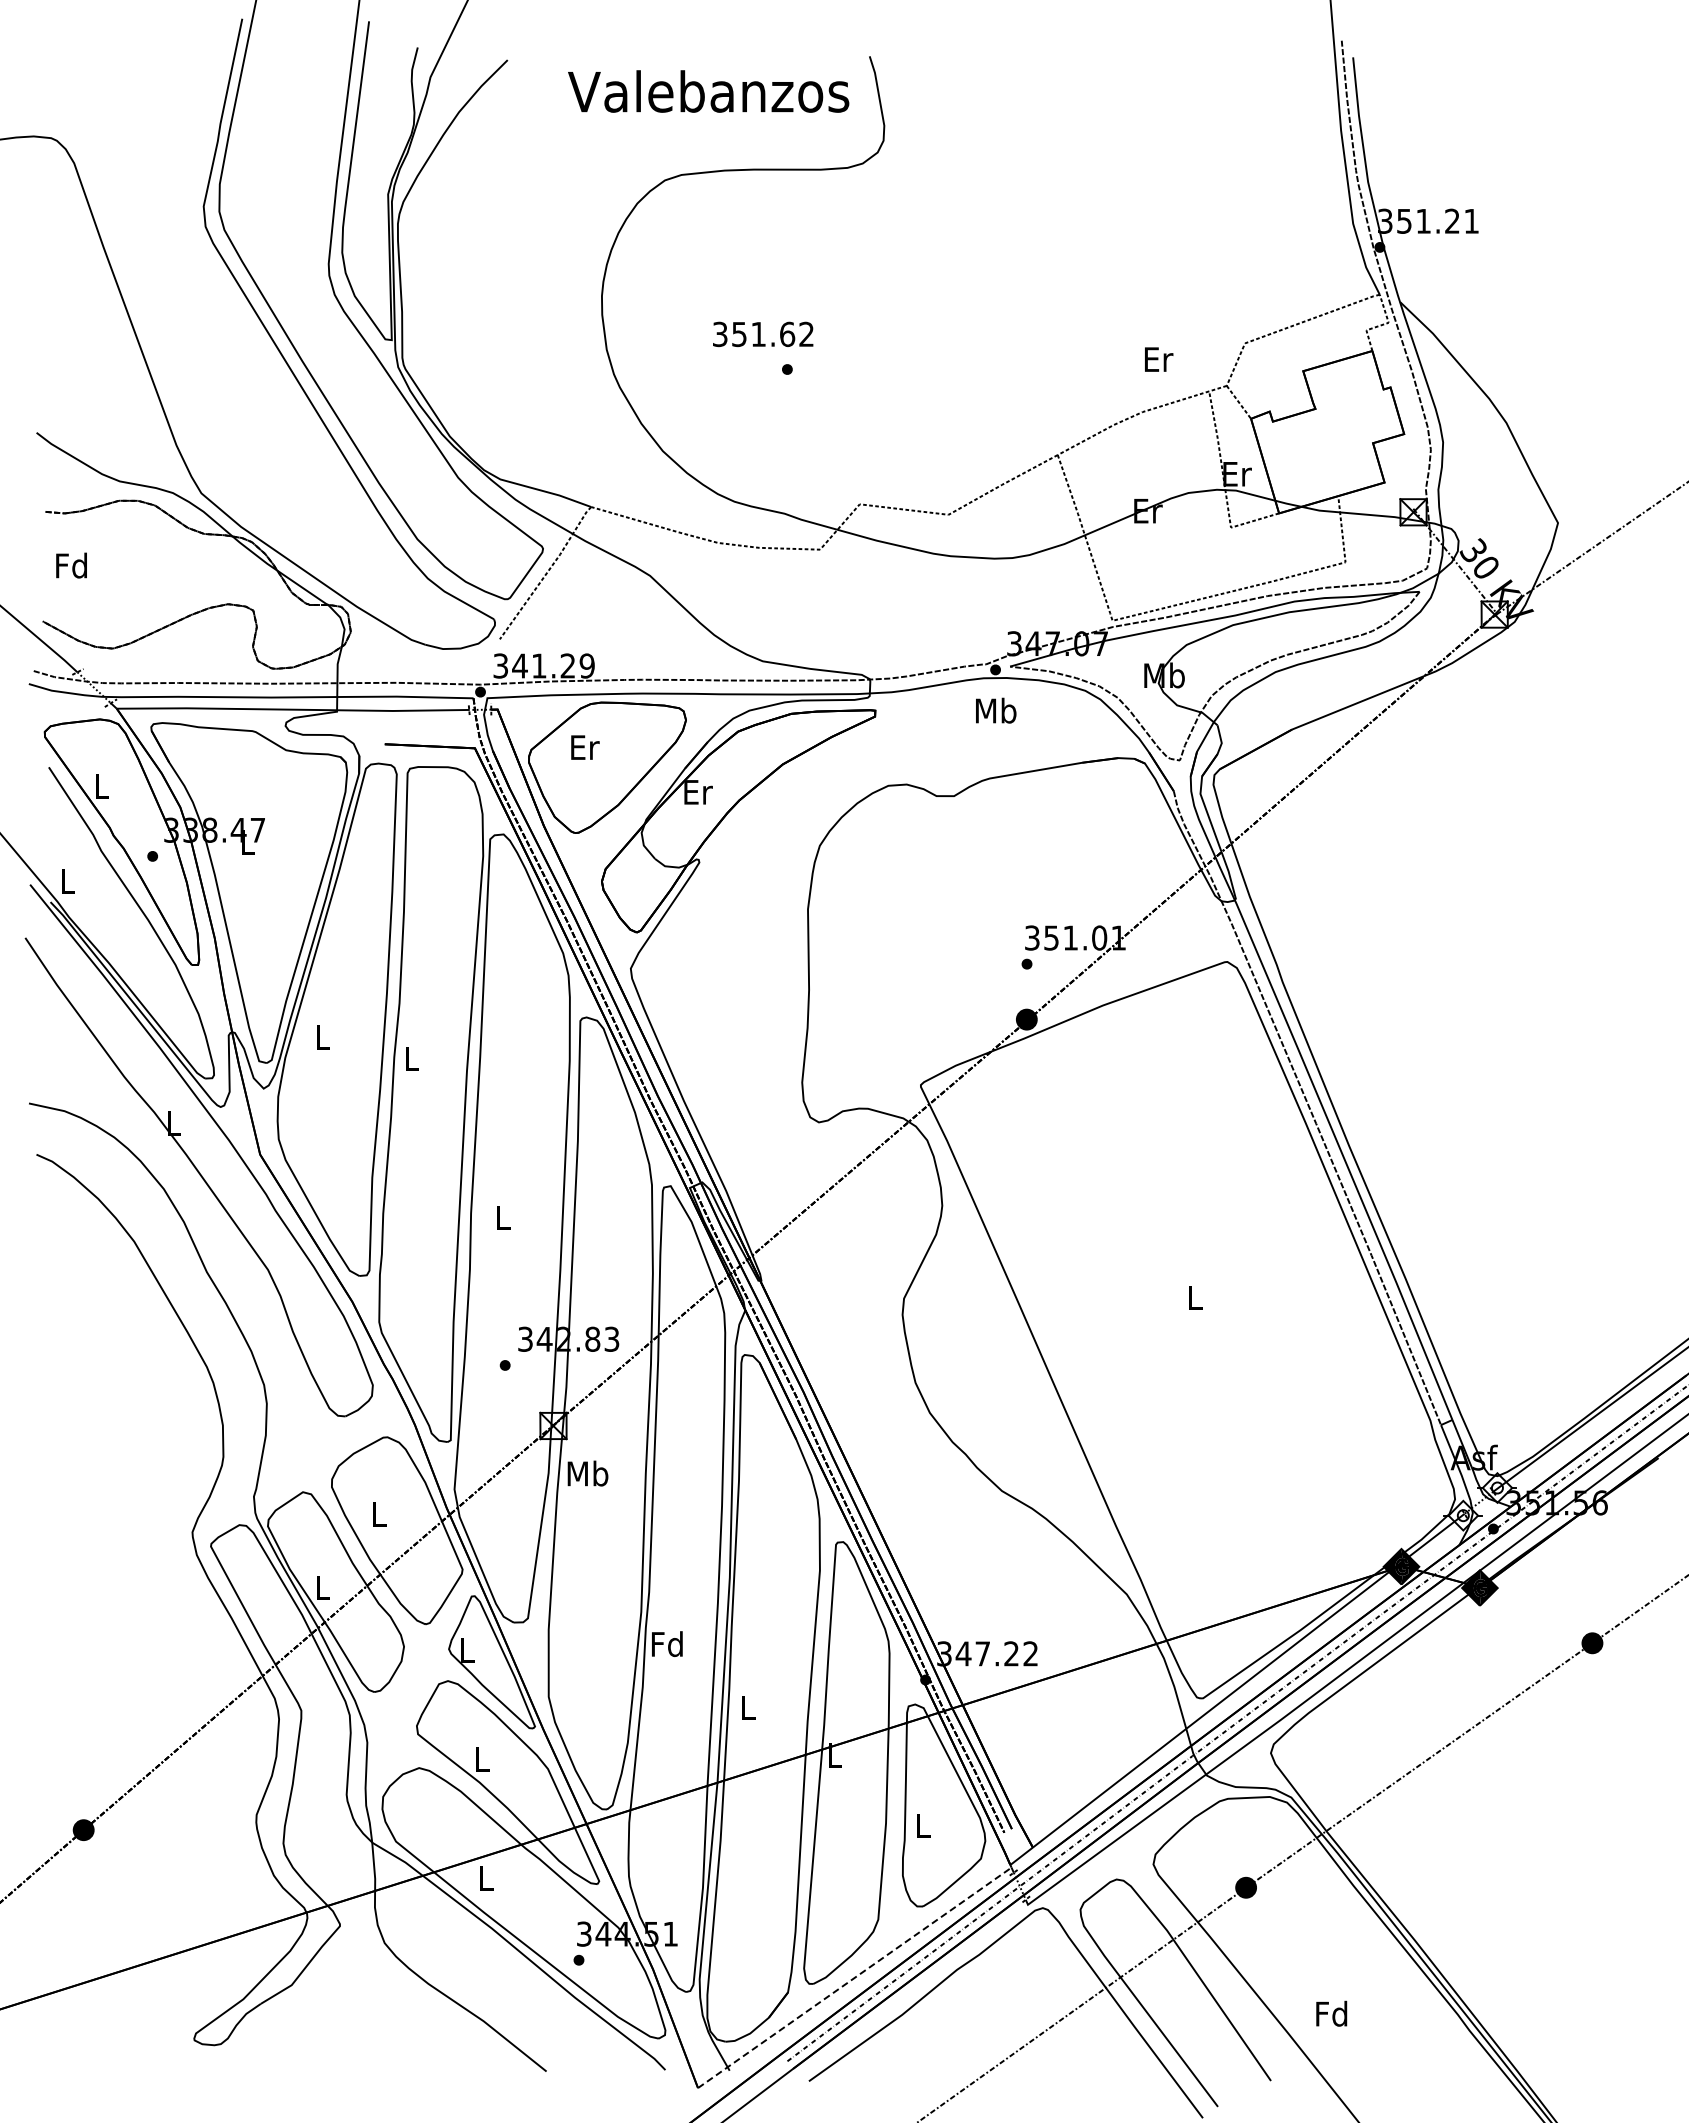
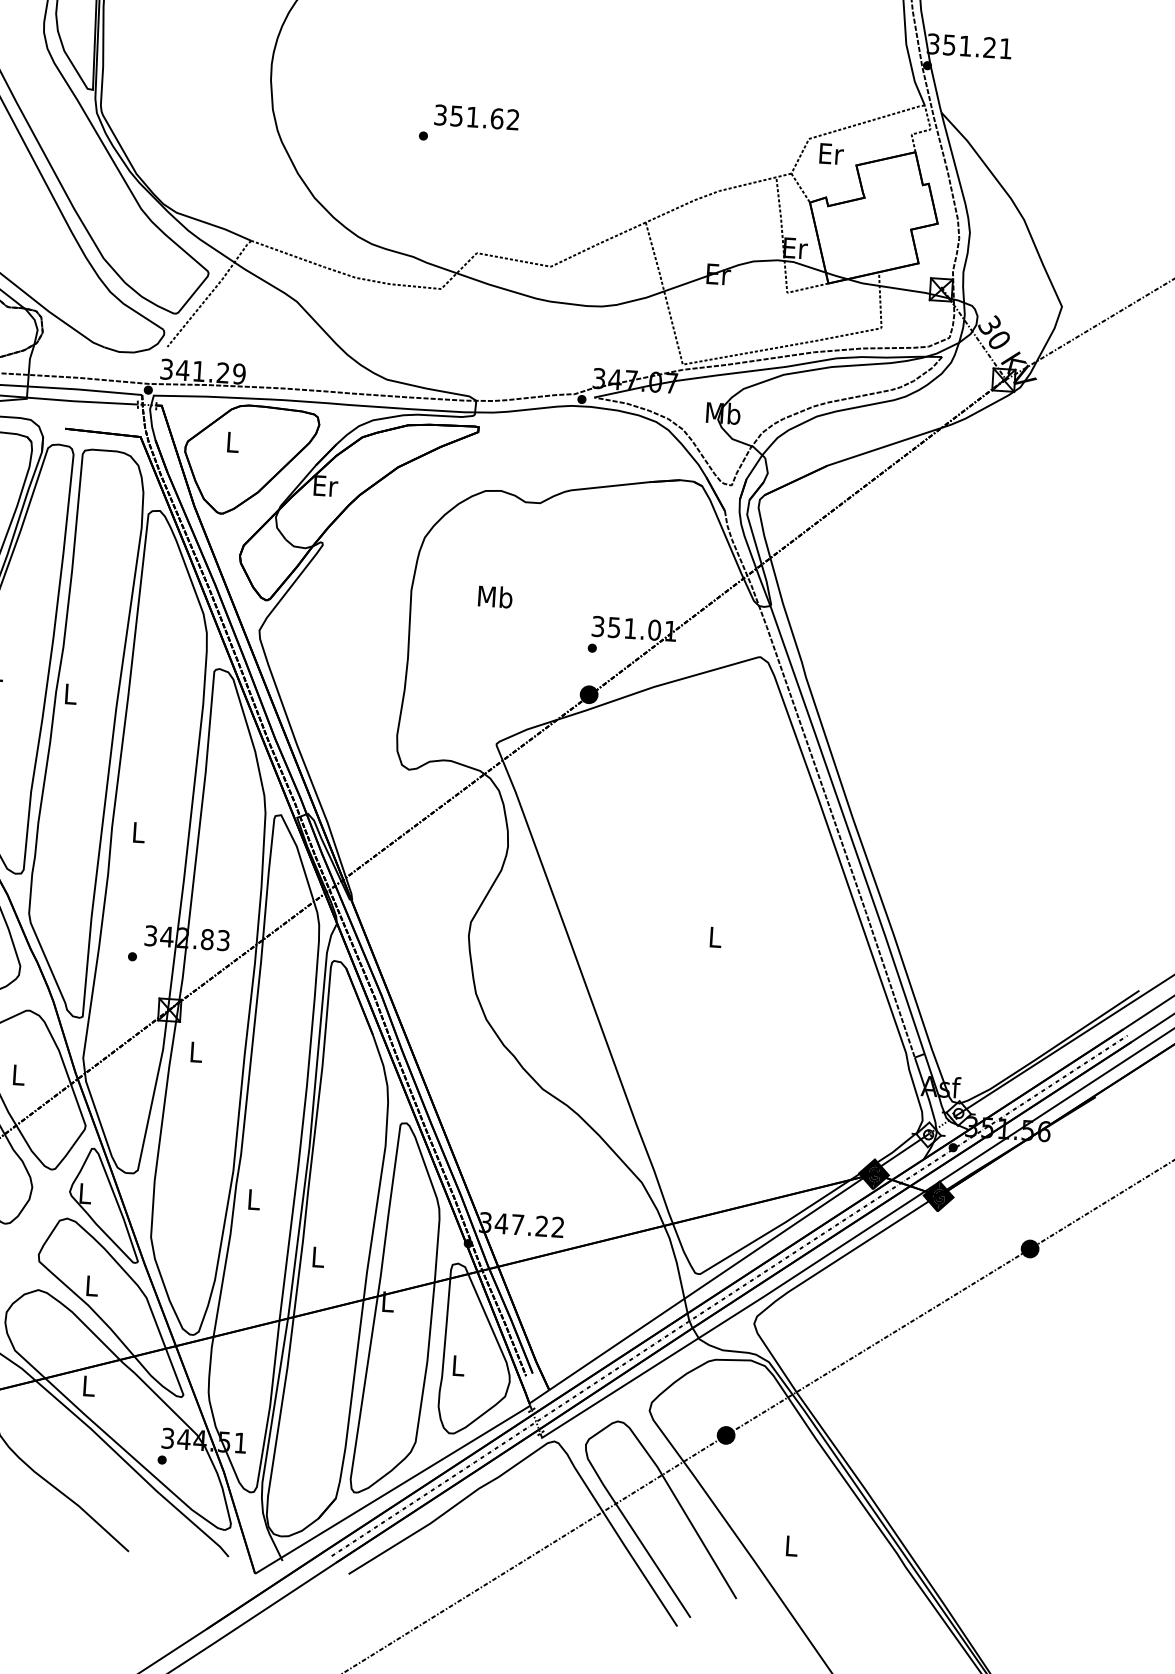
text: (763, 334) -> (477, 117), moved
text: (1159, 359) -> (832, 154), moved
text: (996, 710) -> (495, 596), moved
text: (585, 747) -> (233, 442), Er -> L
text: (587, 1473) -> (195, 1051), Mb -> L
text: (667, 1644) -> (253, 1199), Fd -> L
line: (854, 1977) -> (392, 1489), dashed -> solid
text: (1331, 2013) -> (790, 1545), Fd -> L

